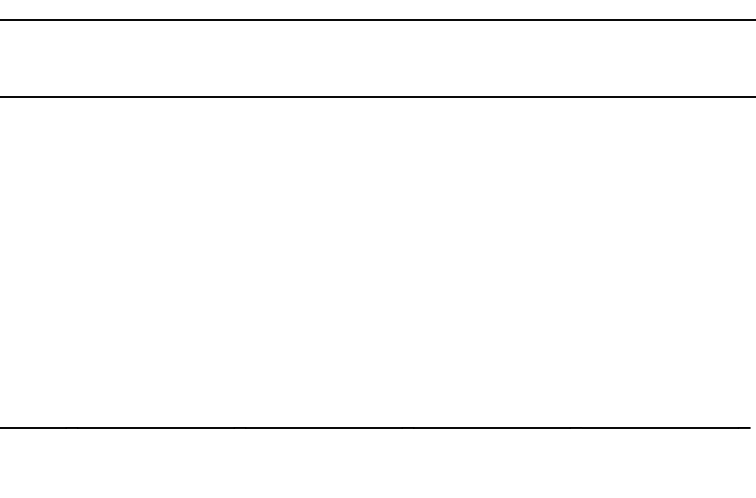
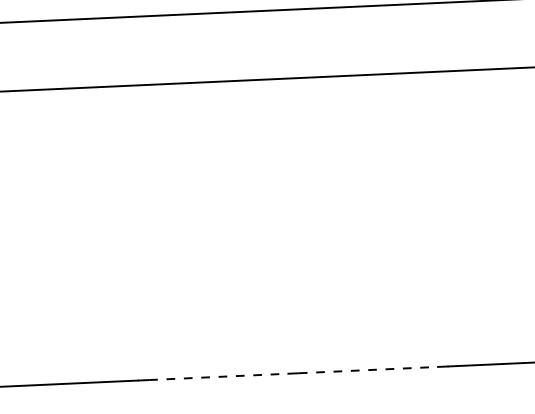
line: (324, 427) -> (218, 376), solid -> dashed
line: (492, 427) -> (368, 369), solid -> dashed

